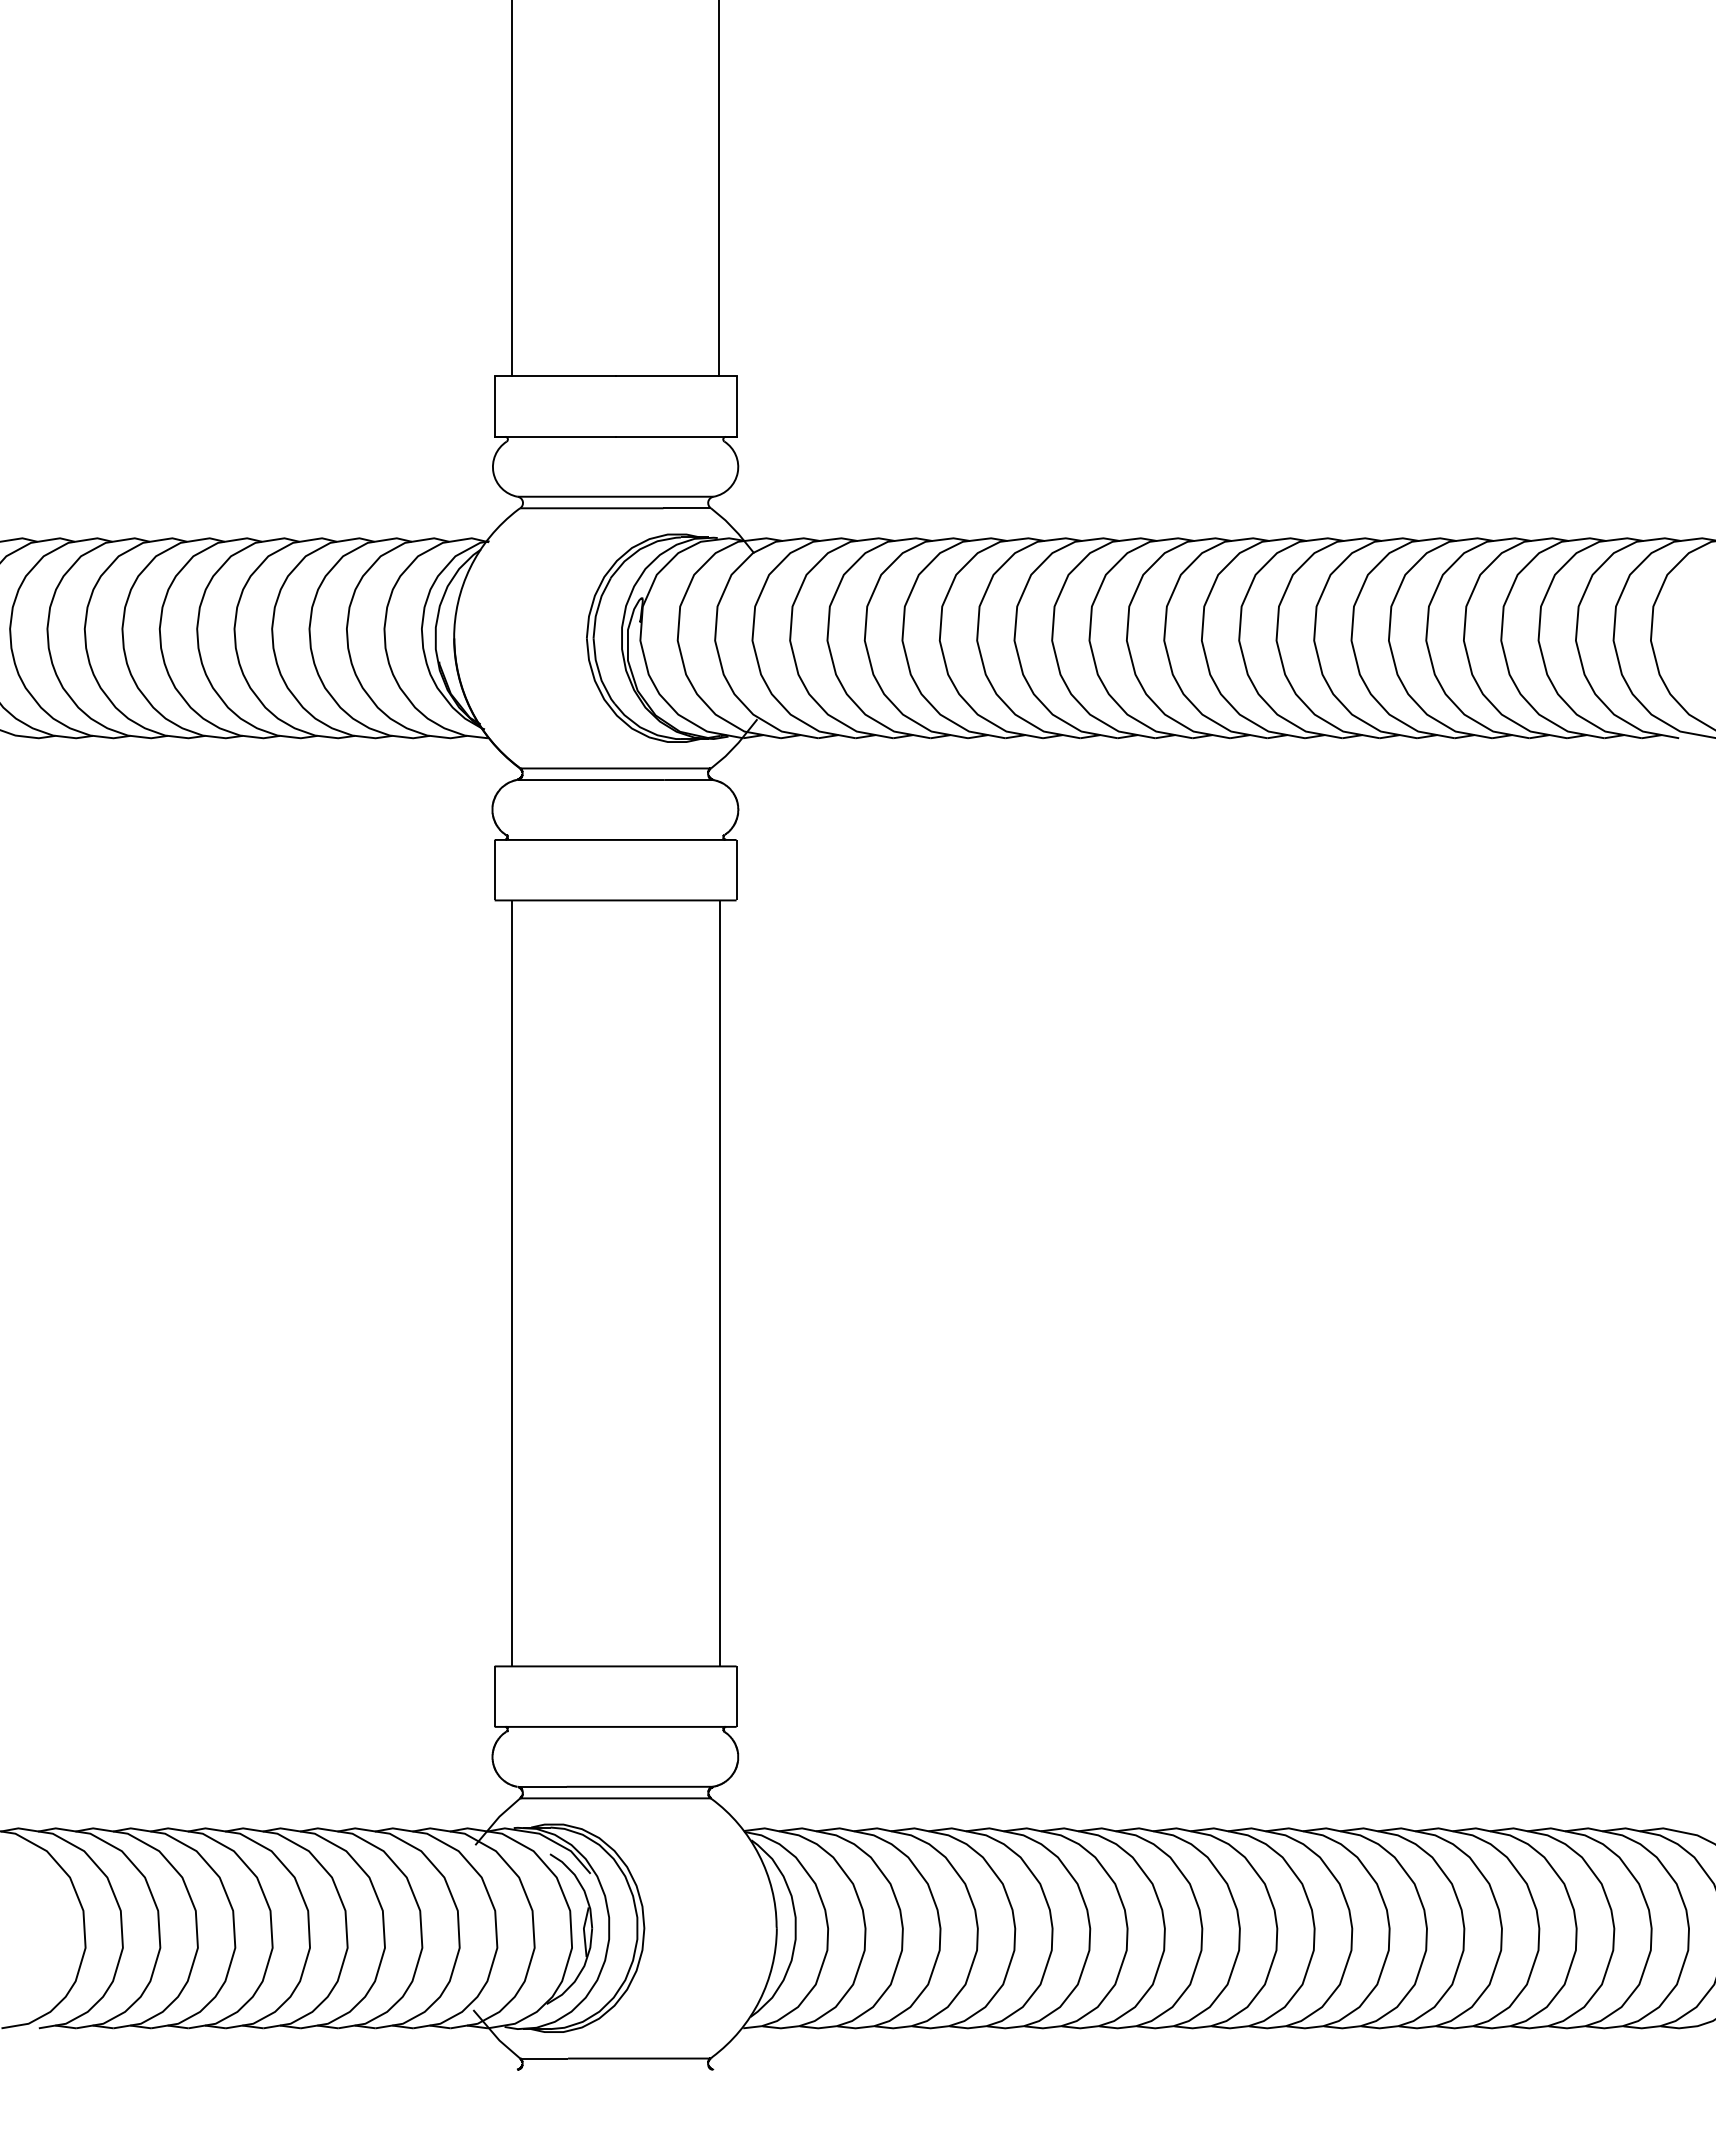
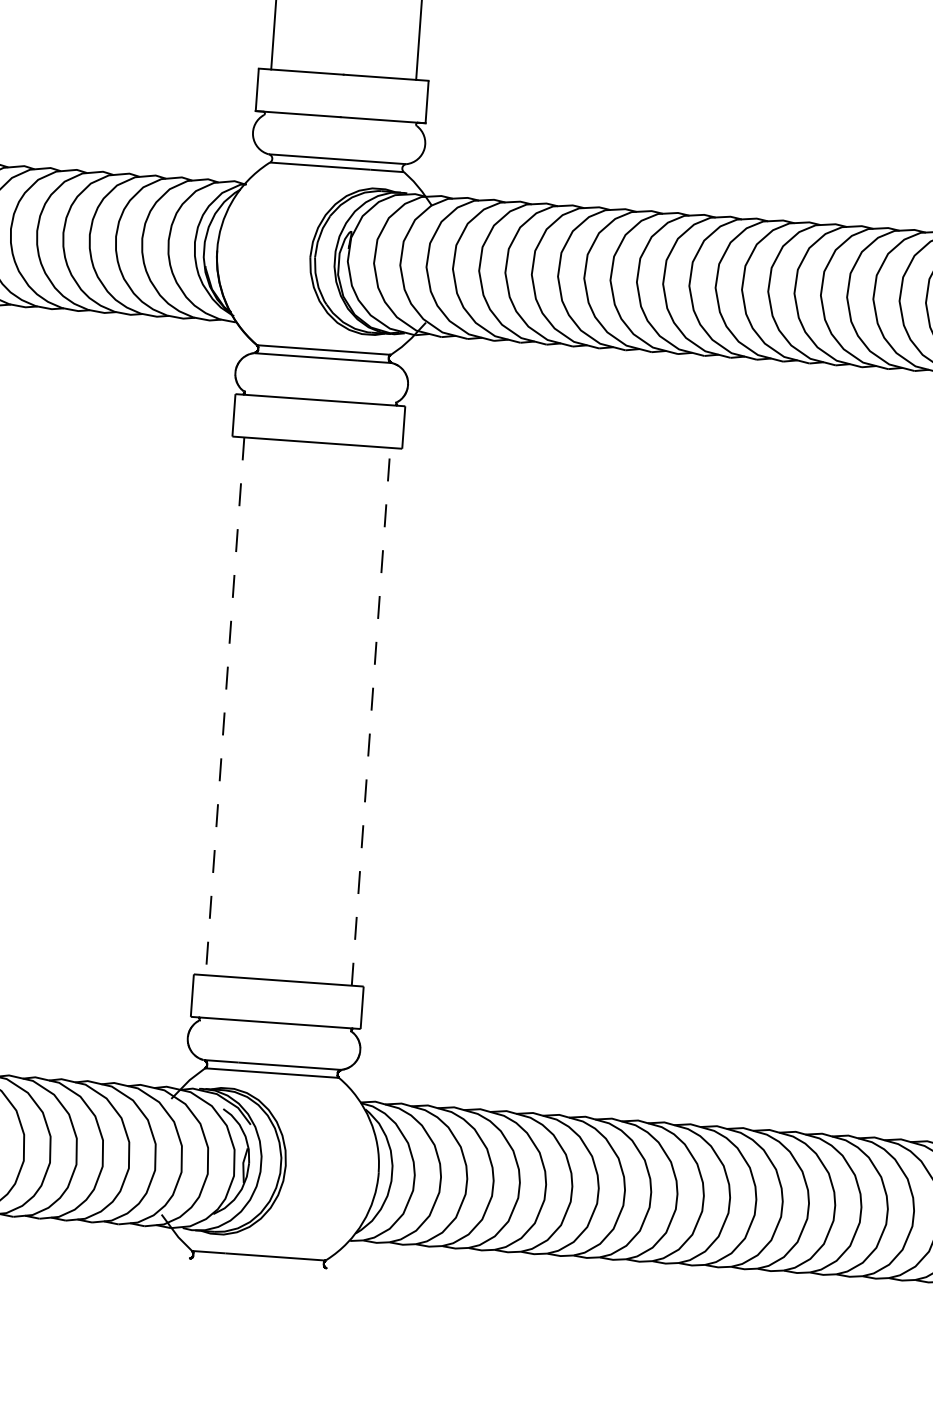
line: (511, 1283) -> (224, 706), solid -> dashed
line: (719, 1283) -> (370, 716), solid -> dashed

